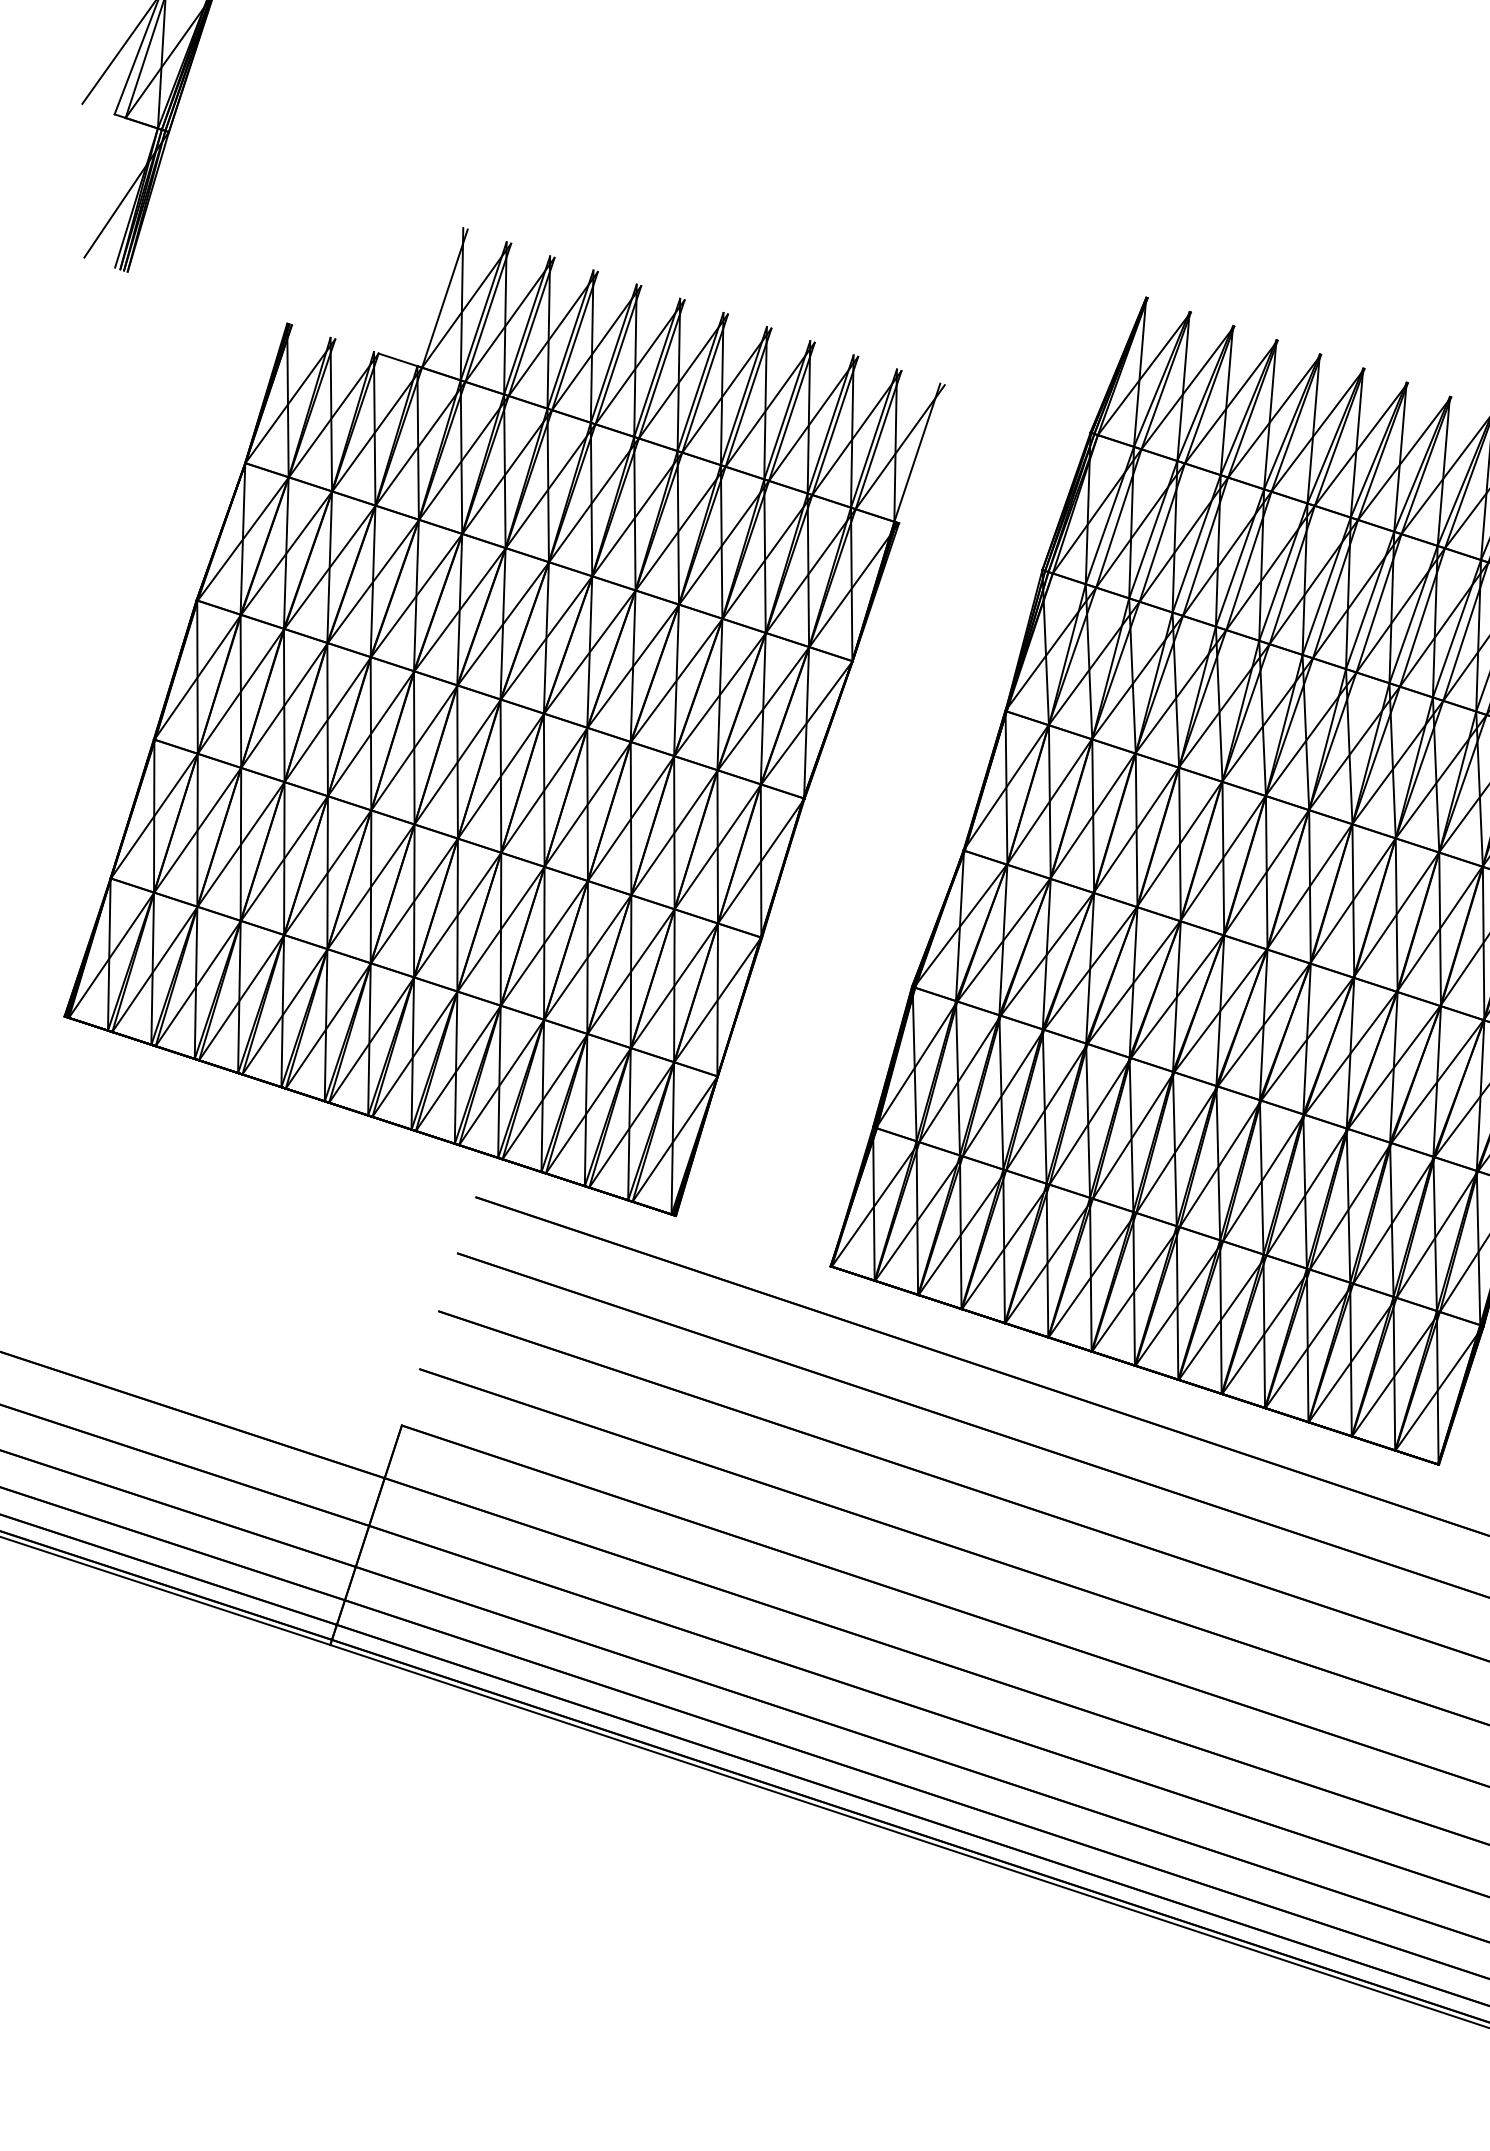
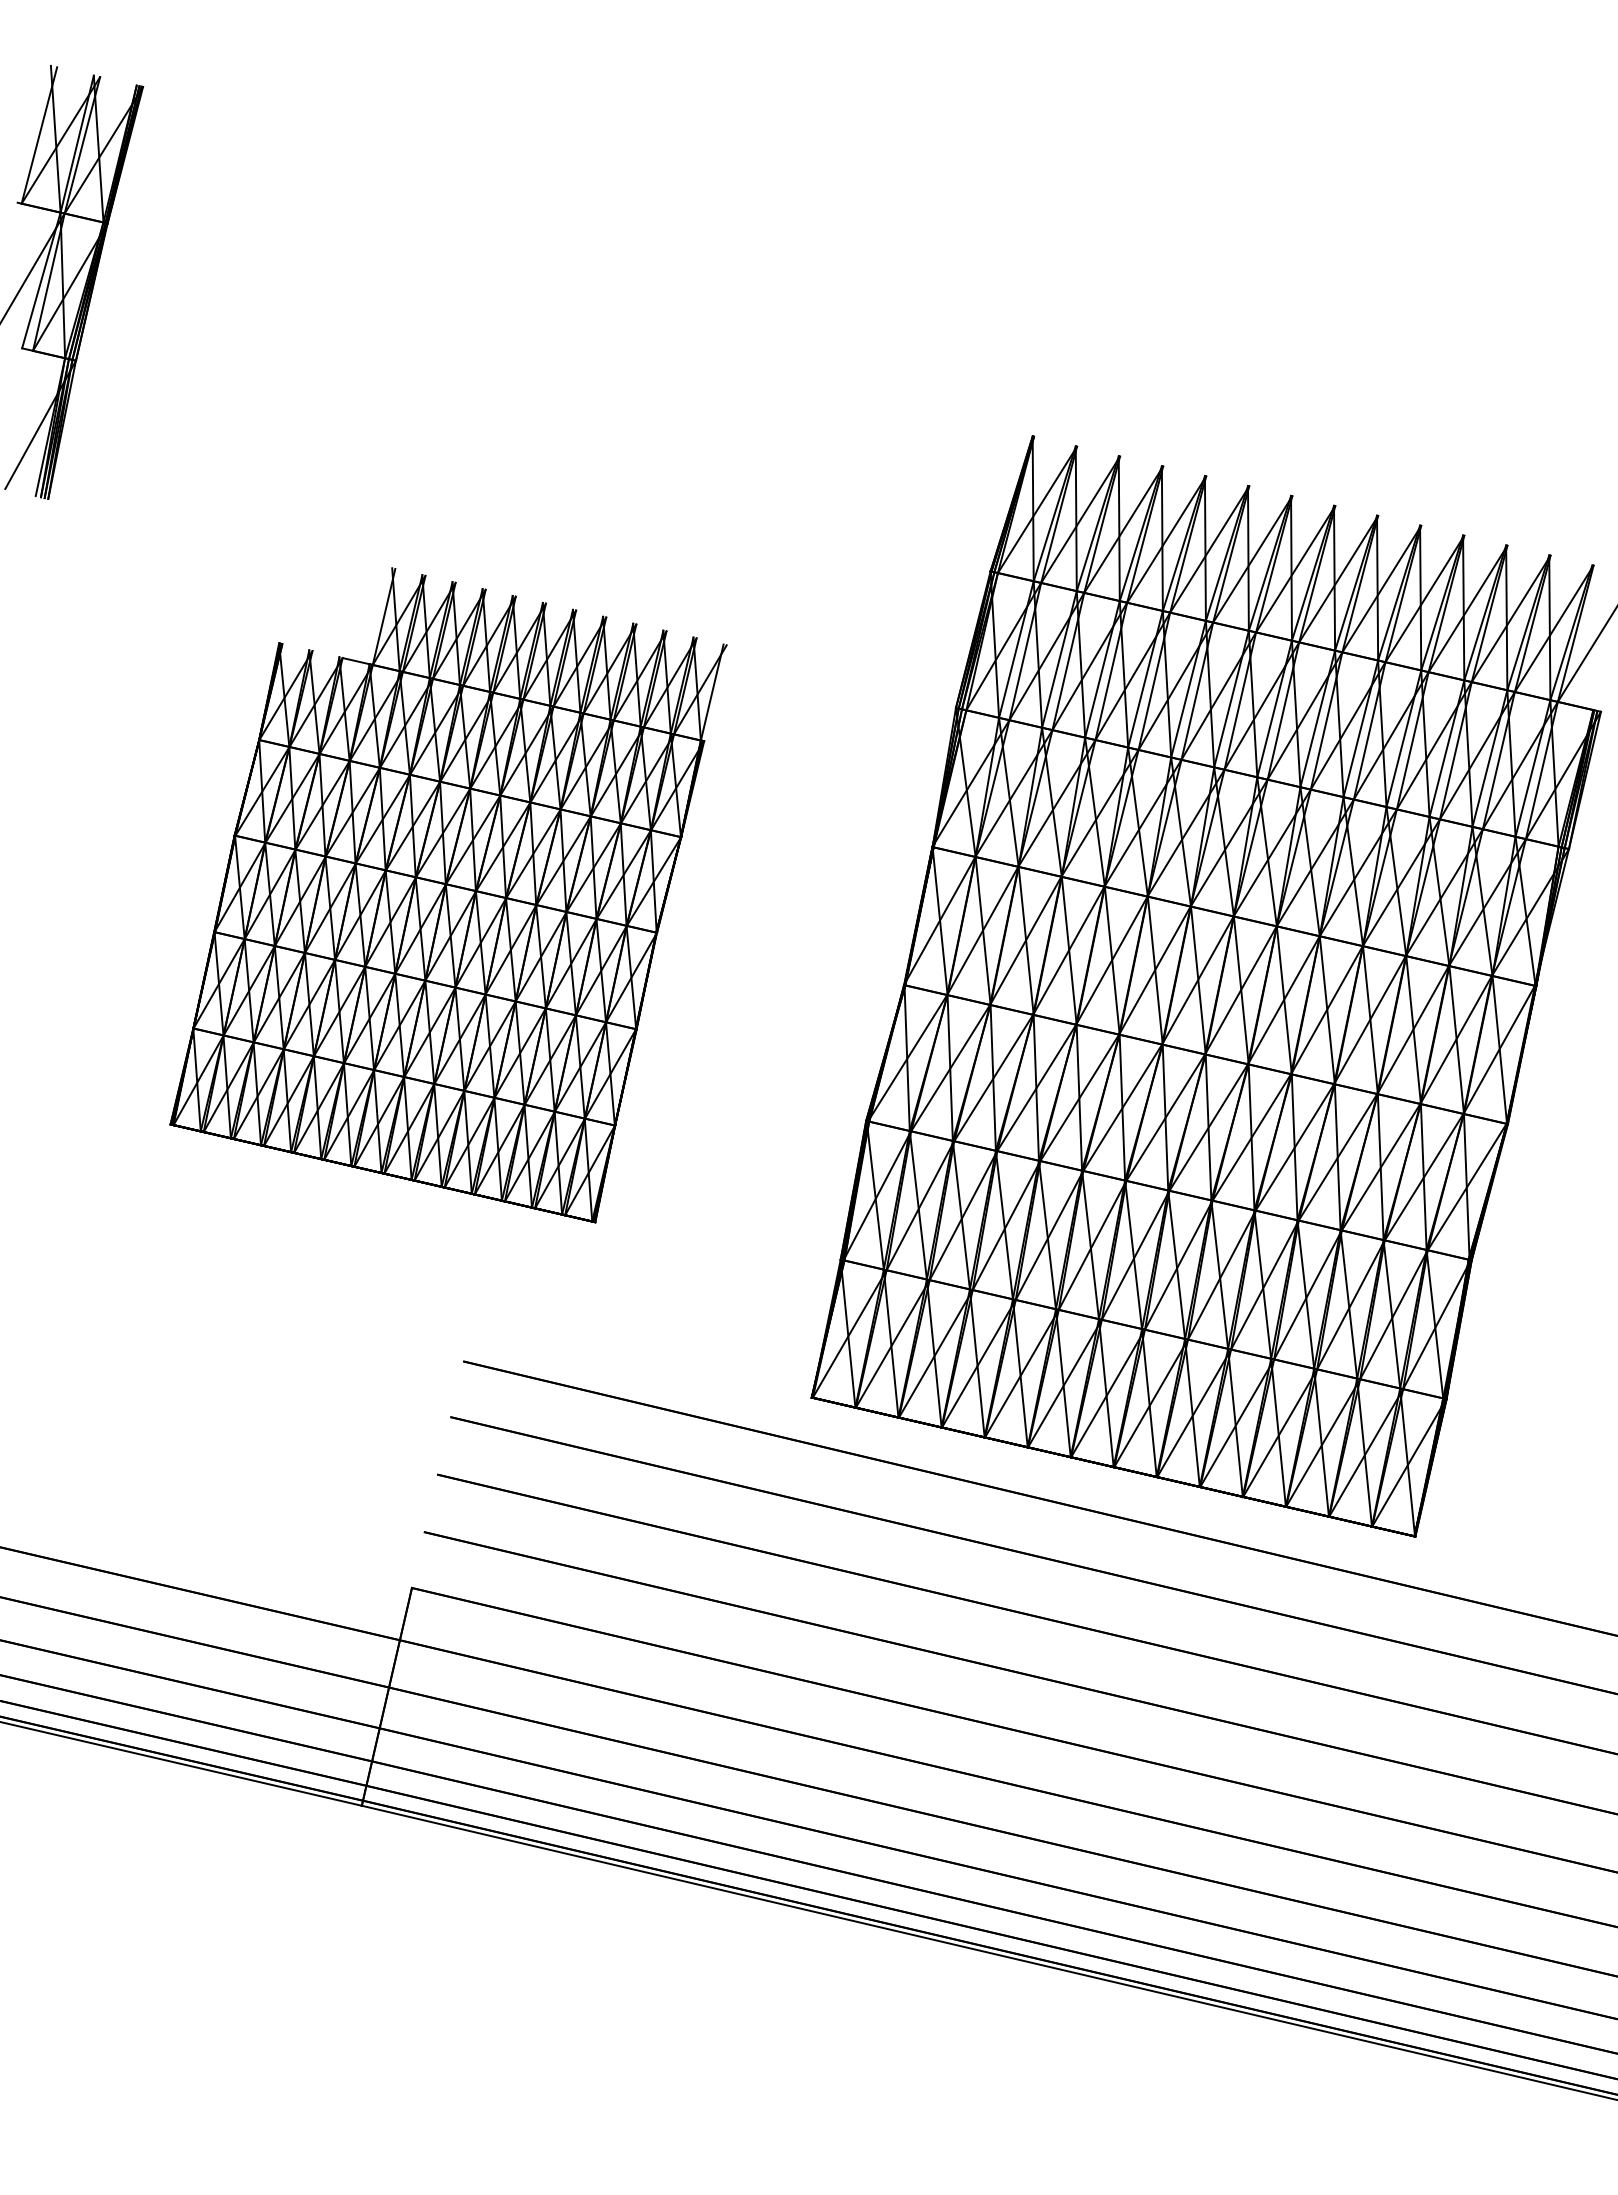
part: (503, 716) -> (448, 895), size x0.7

